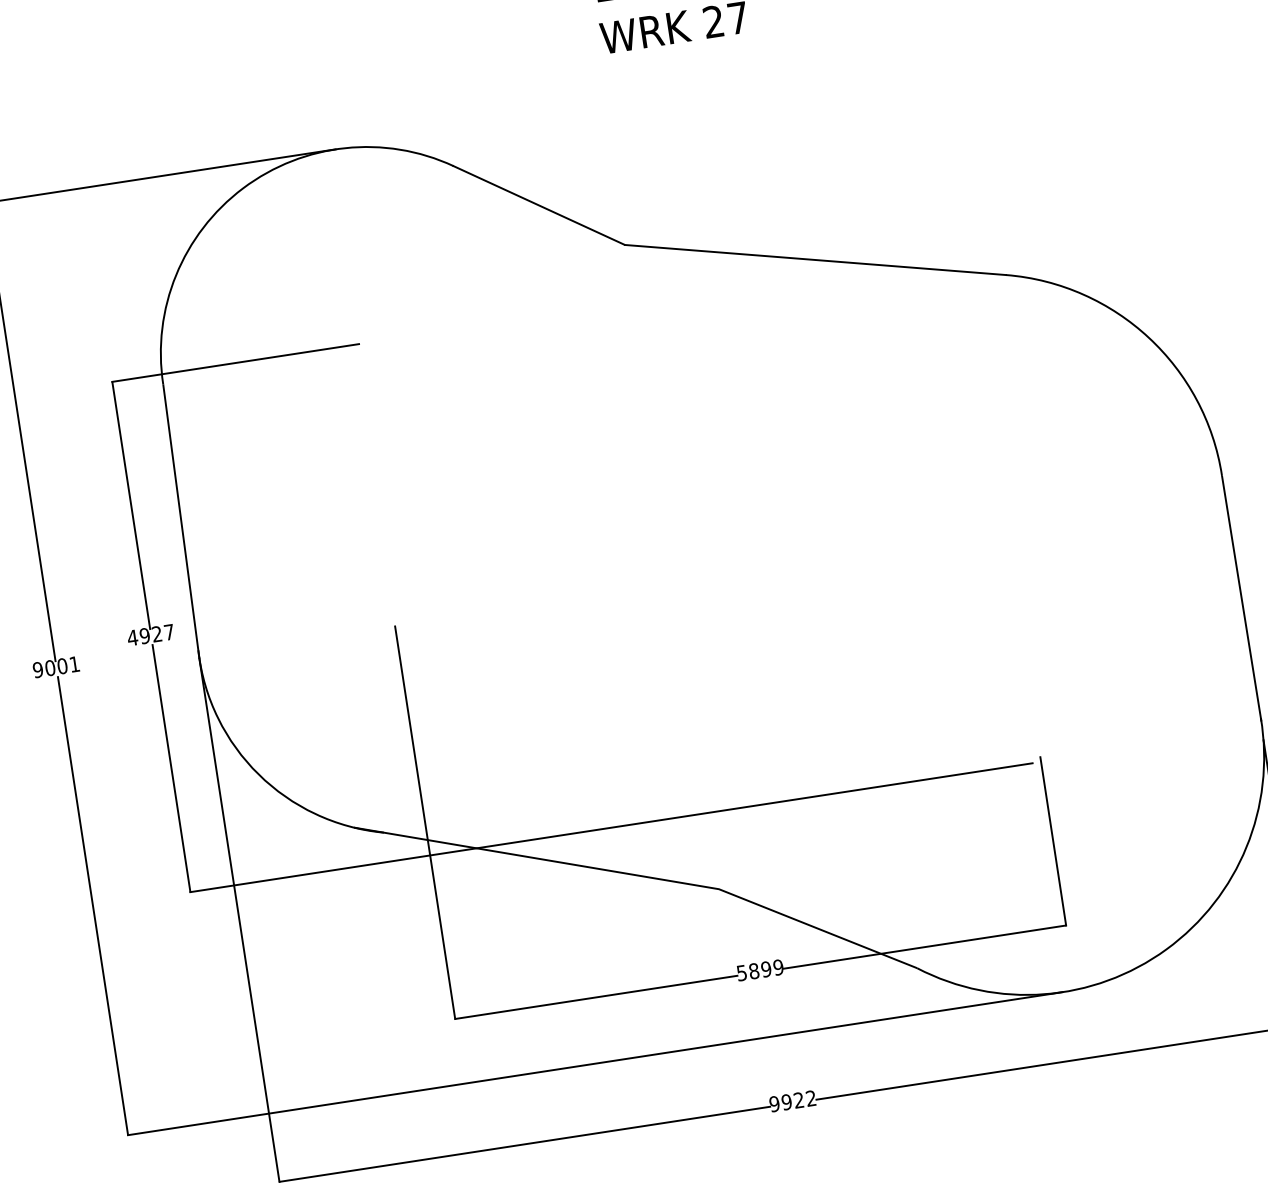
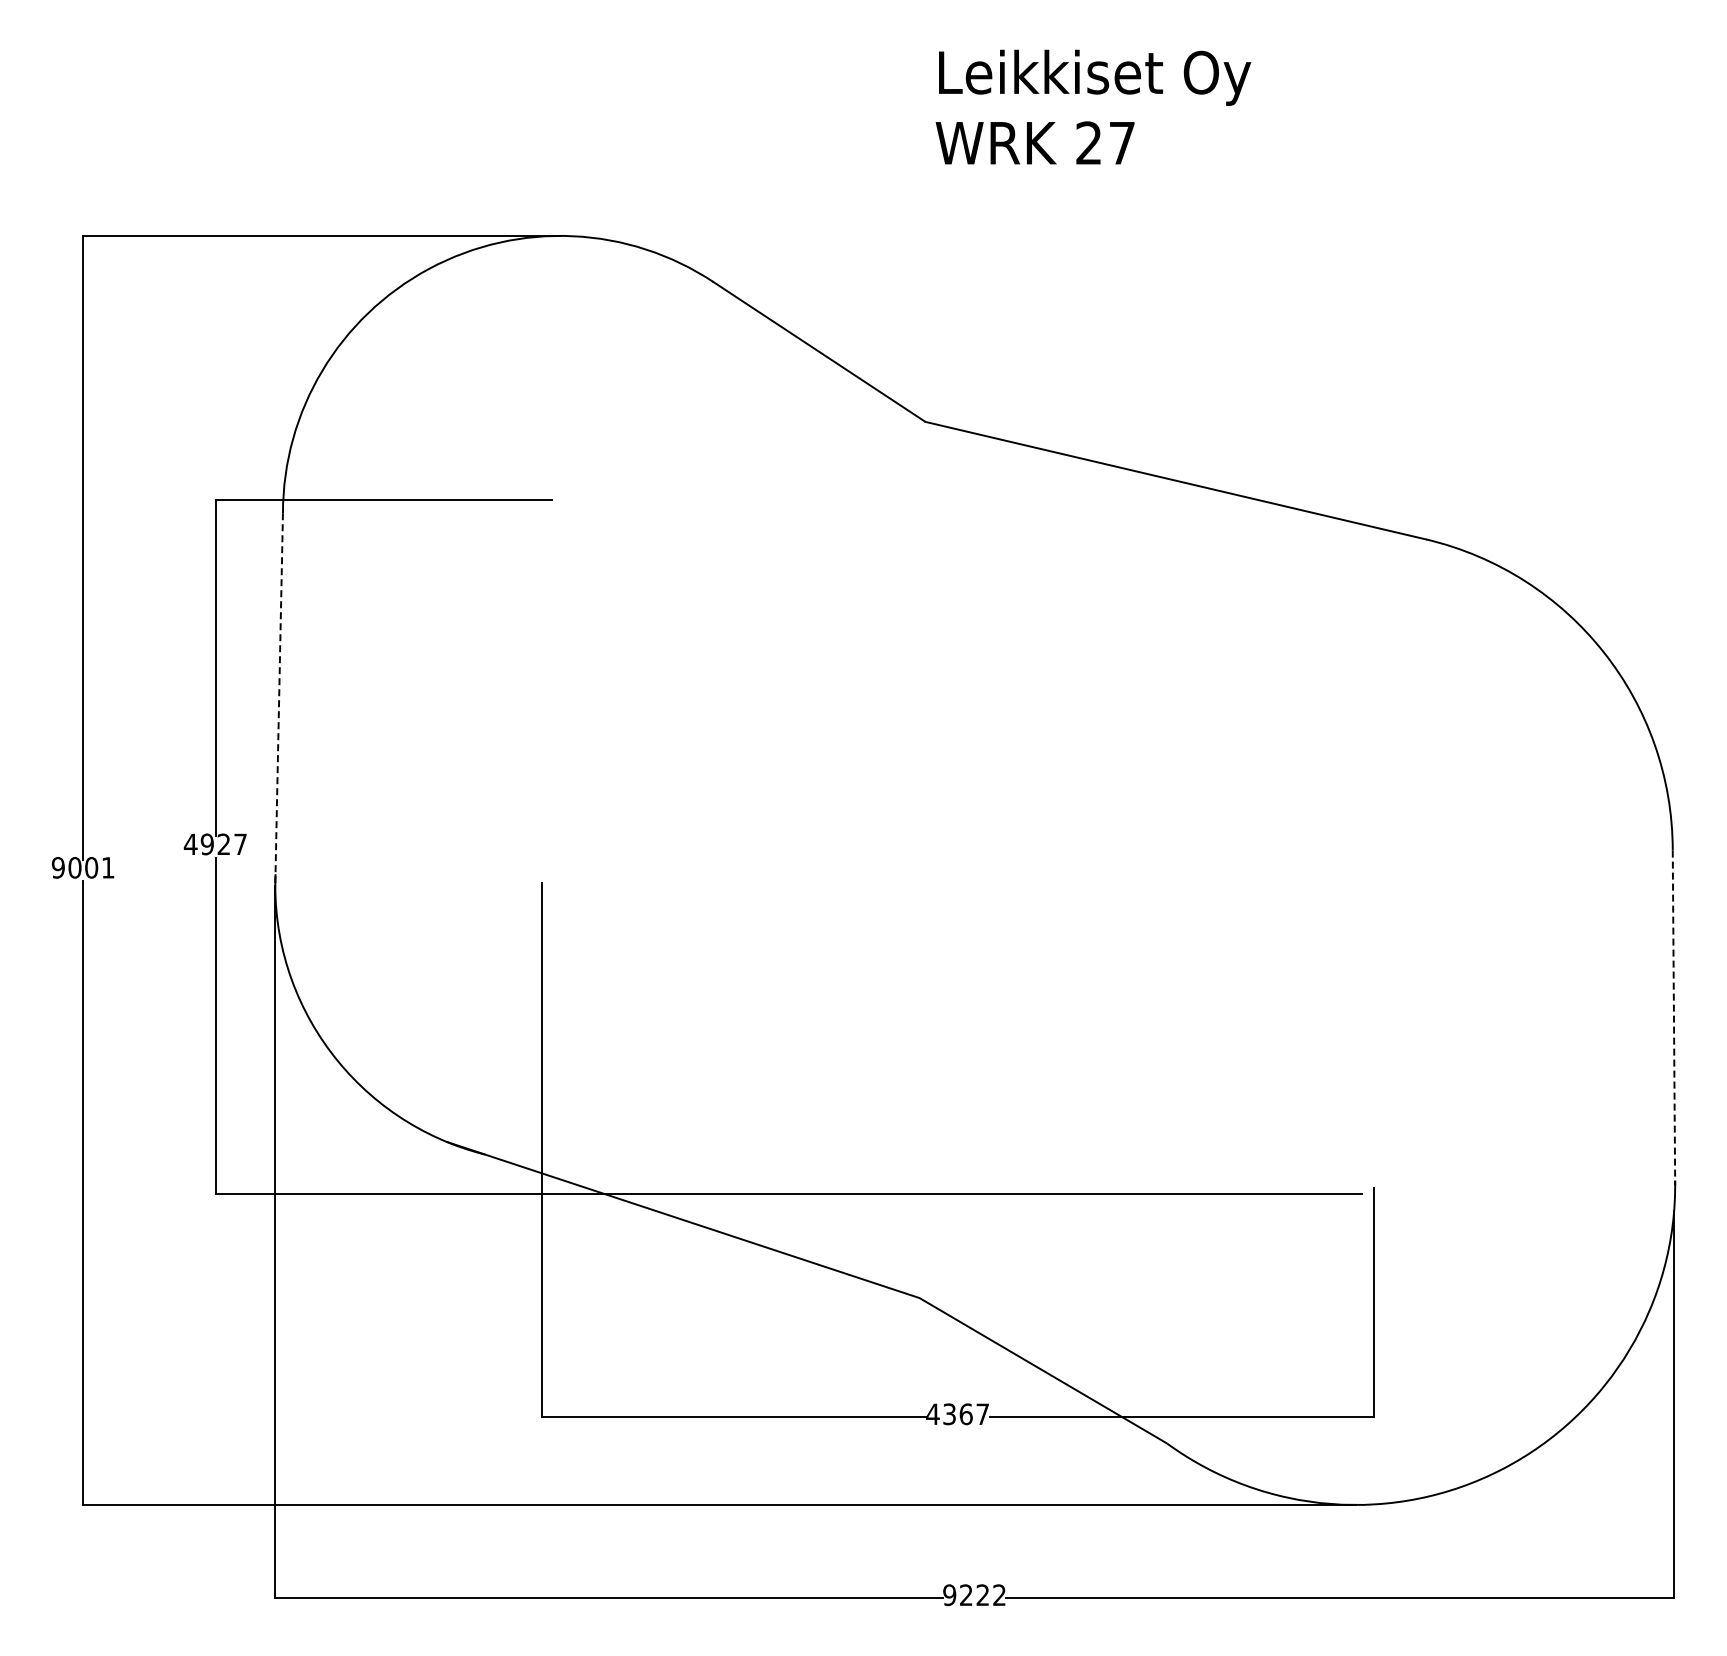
line: (181, 521) -> (279, 699), solid -> dashed
line: (1241, 599) -> (1673, 1018), solid -> dashed
text: (760, 970) -> (957, 1414), 5899 -> 4367
text: (786, 1102) -> (965, 1595), 9922 -> 9222

